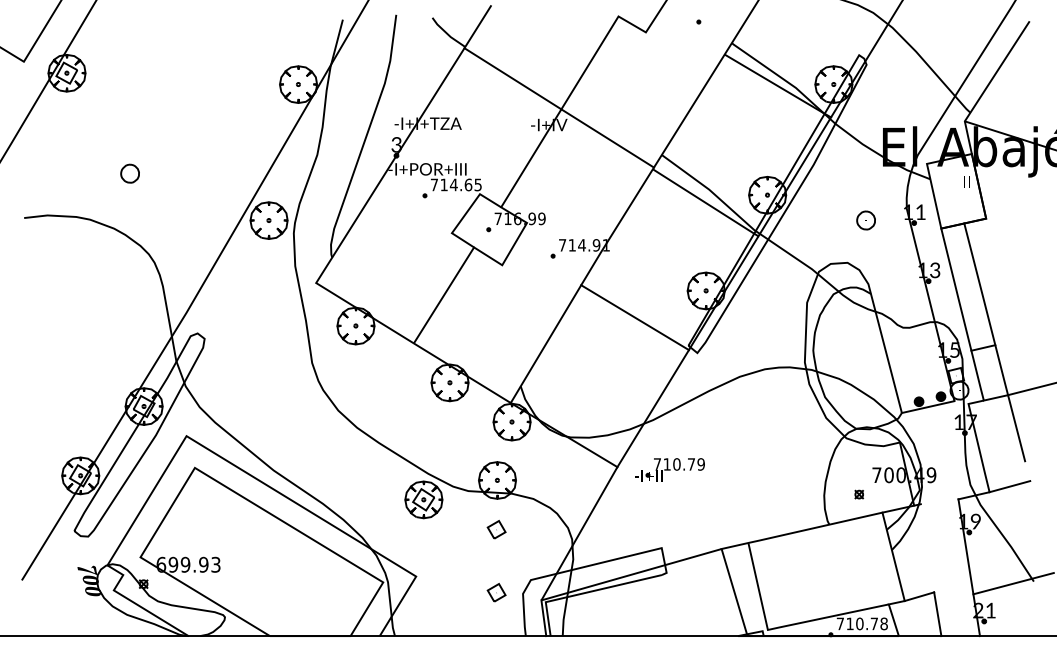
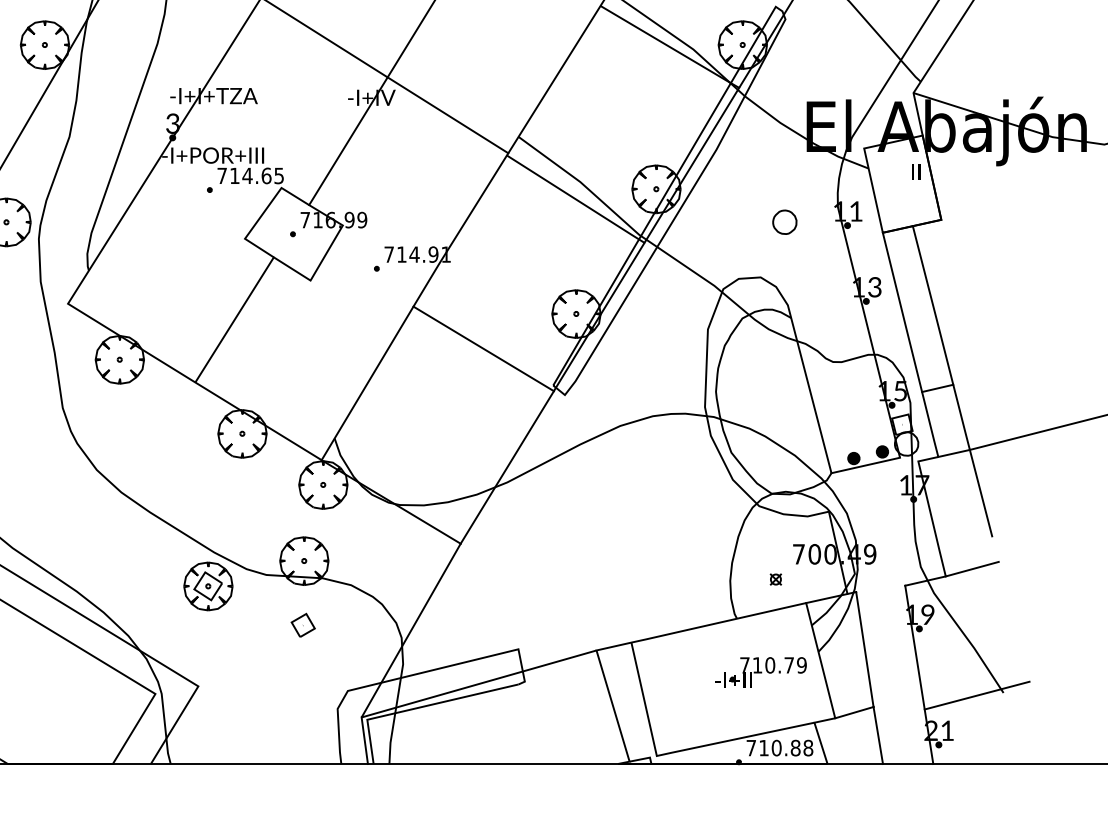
part: (669, 469) -> (760, 671), moved
line: (927, 548) -> (864, 649), added
part: (496, 592) -> (303, 707), removed
text: (874, 623) -> (795, 747), 710.78 -> 710.88

